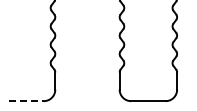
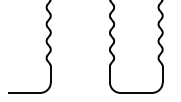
line: (27, 101) -> (25, 93), dashed -> solid

